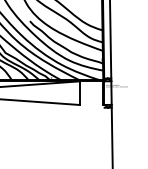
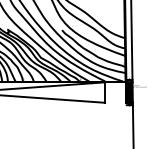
hatch: (107, 93) -> (129, 92), added

